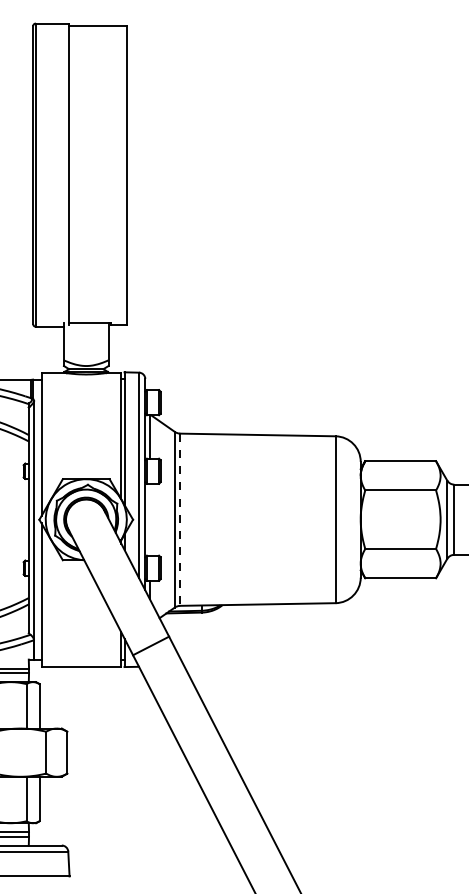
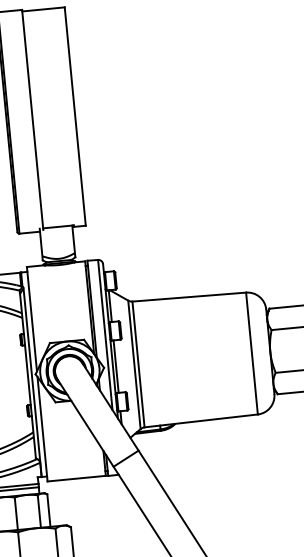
line: (149, 519) -> (116, 366), added
line: (180, 520) -> (138, 365), dashed -> solid

